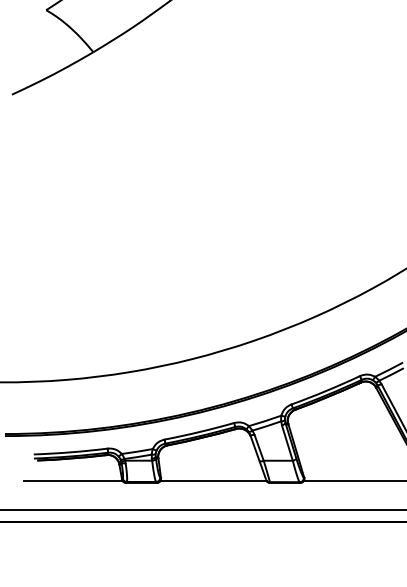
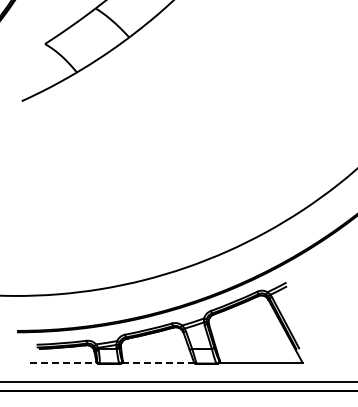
line: (73, 480) -> (63, 362), solid -> dashed
line: (213, 480) -> (158, 362), solid -> dashed

